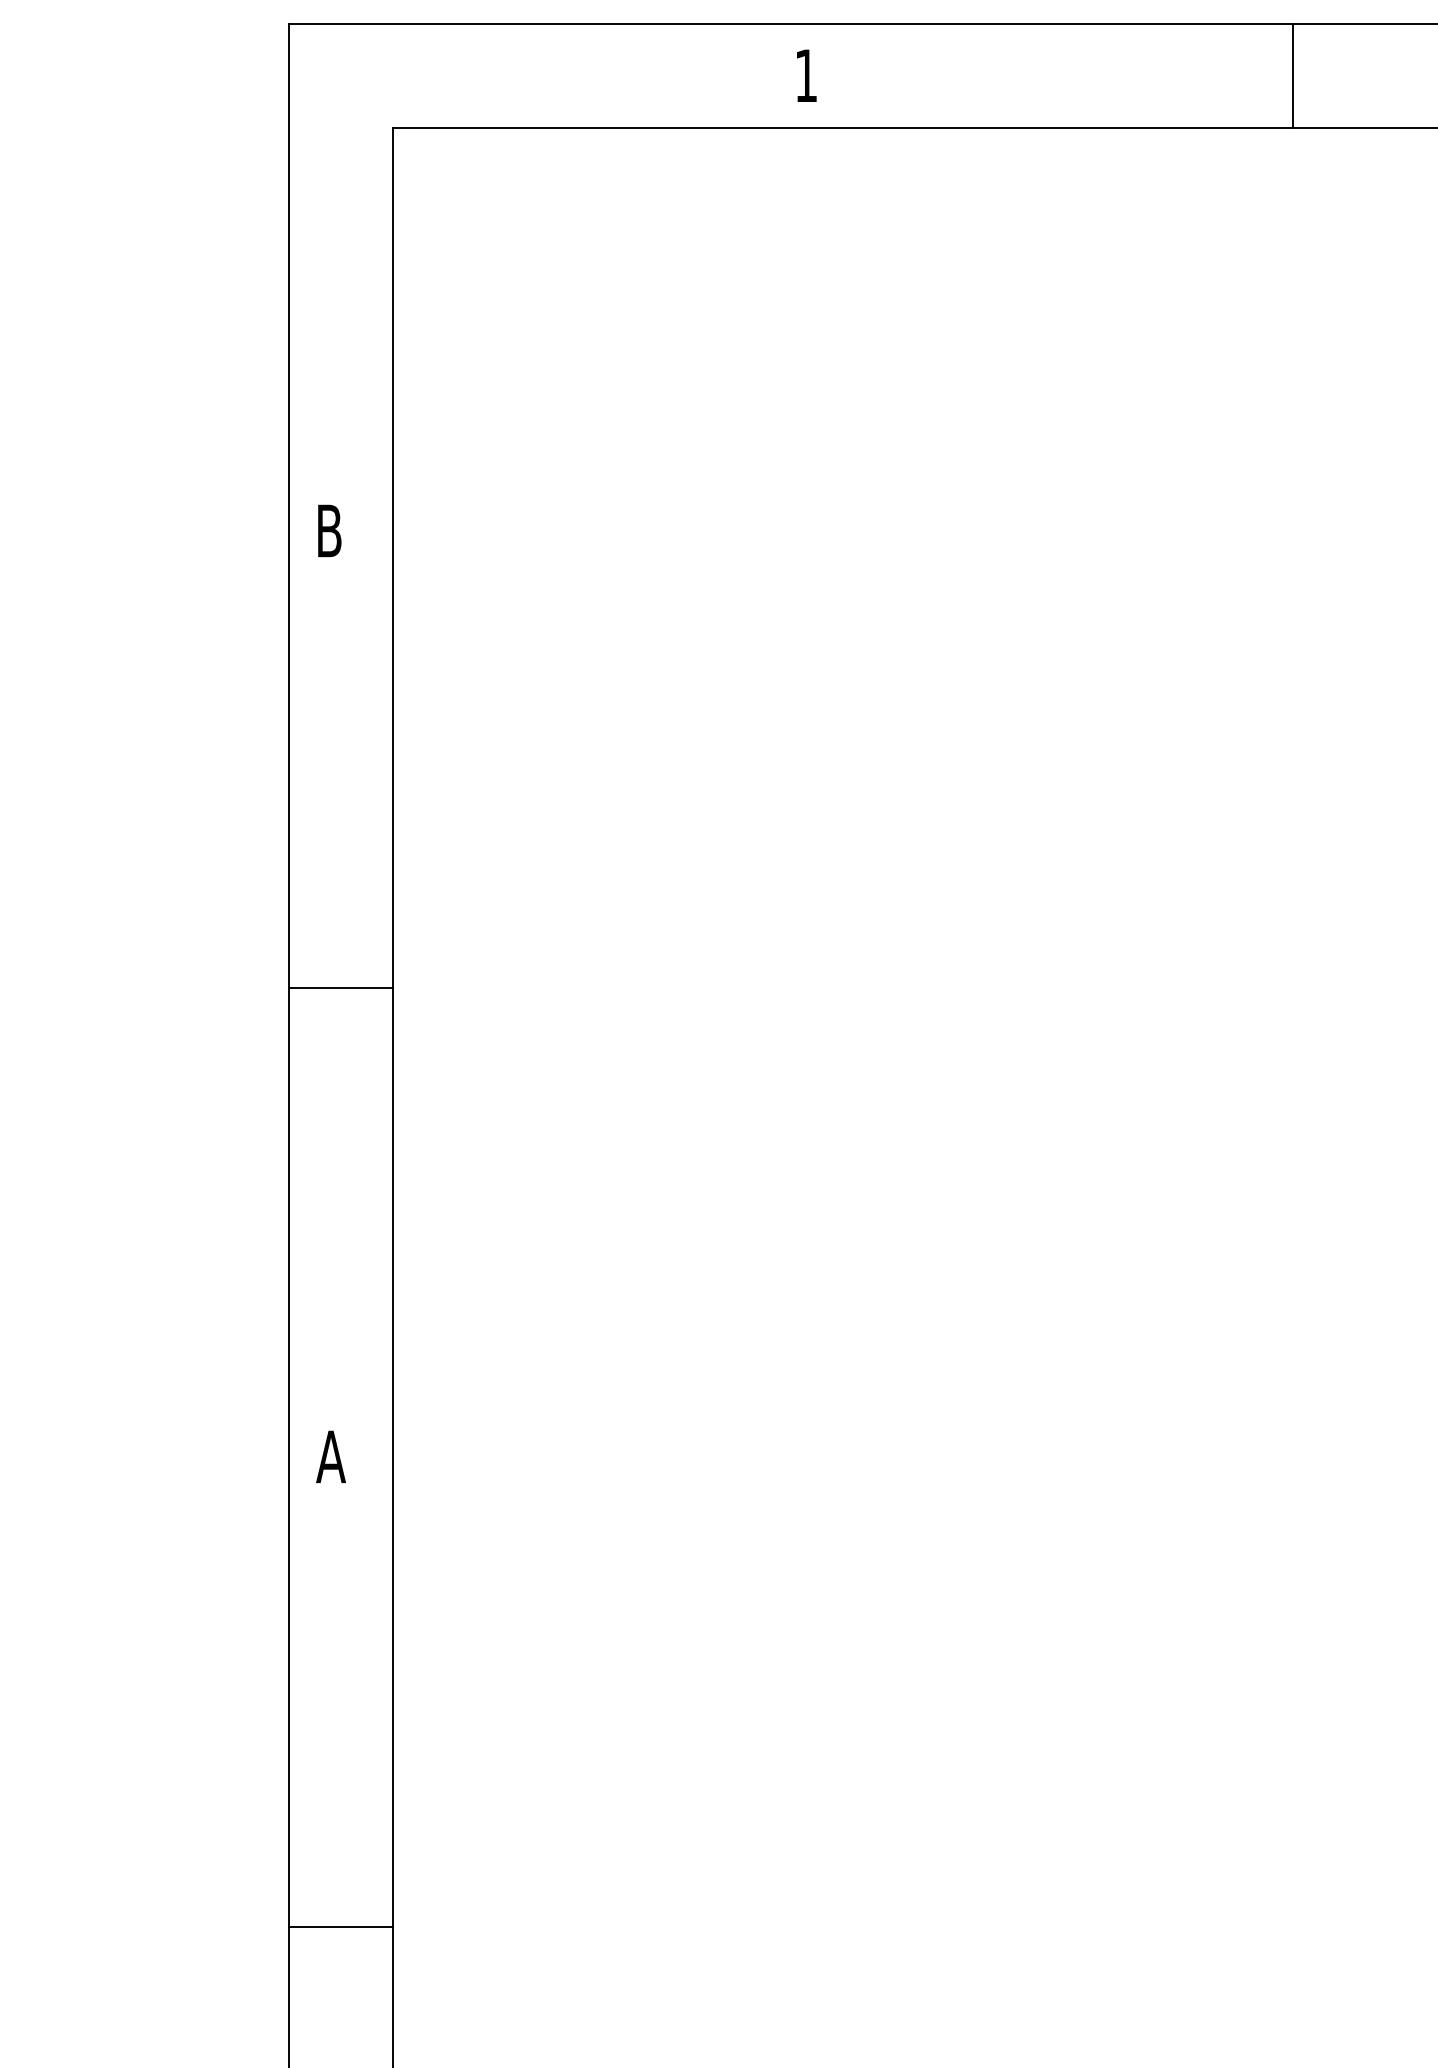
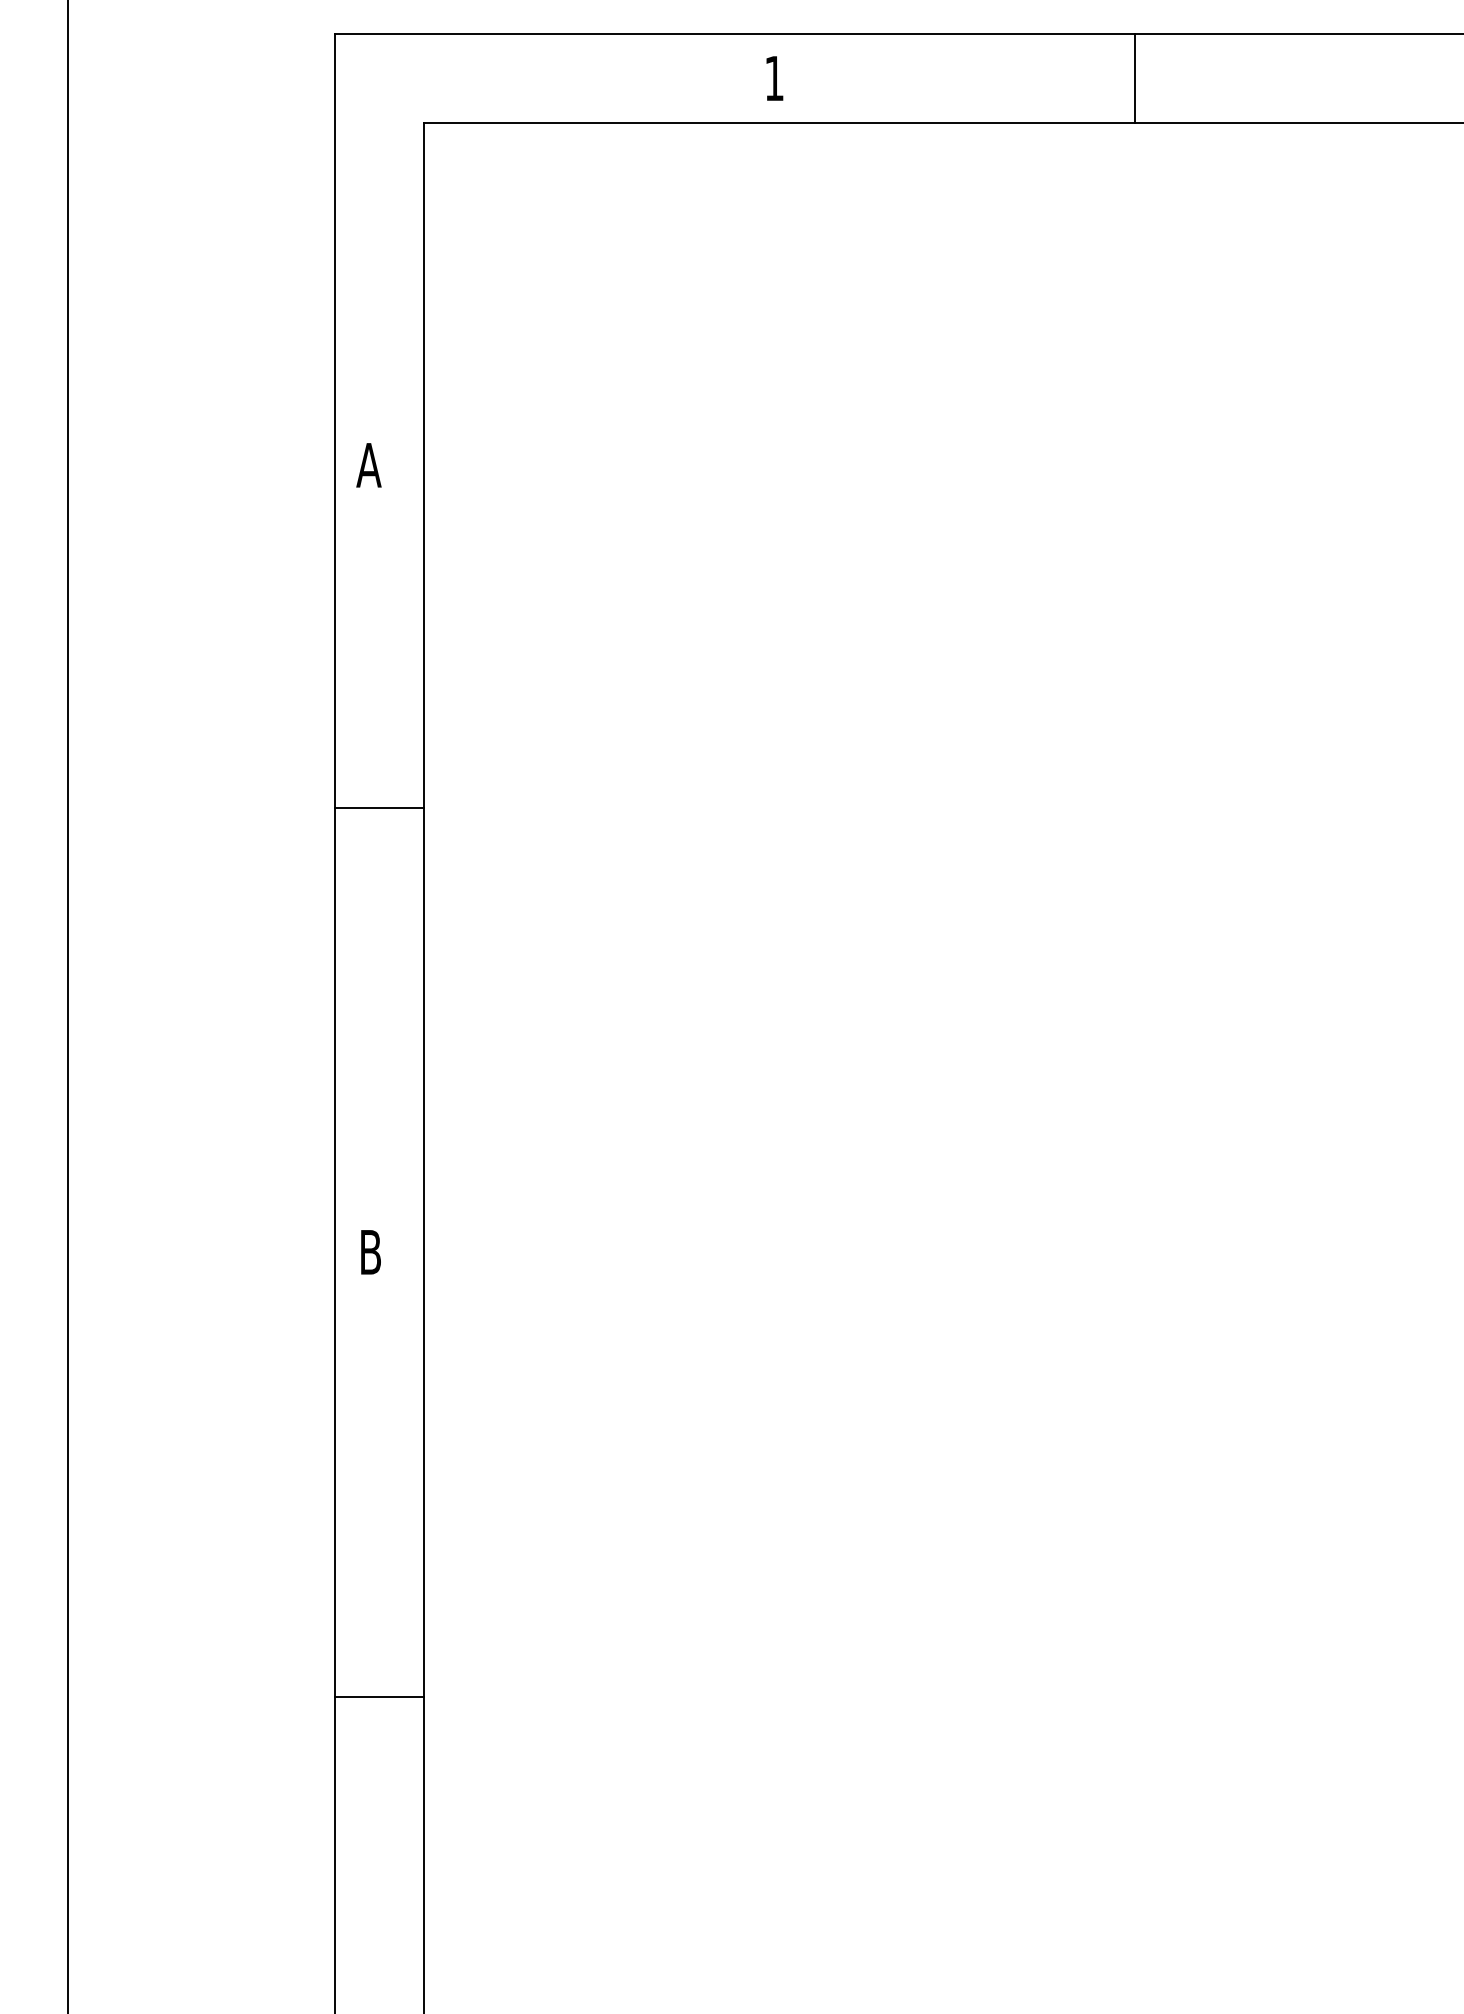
line: (1292, 75) -> (1134, 78), moved
text: (328, 531) -> (368, 465), B -> A
line: (340, 987) -> (378, 807), moved
text: (331, 1457) -> (370, 1252), A -> B
line: (340, 1926) -> (378, 1696), moved

